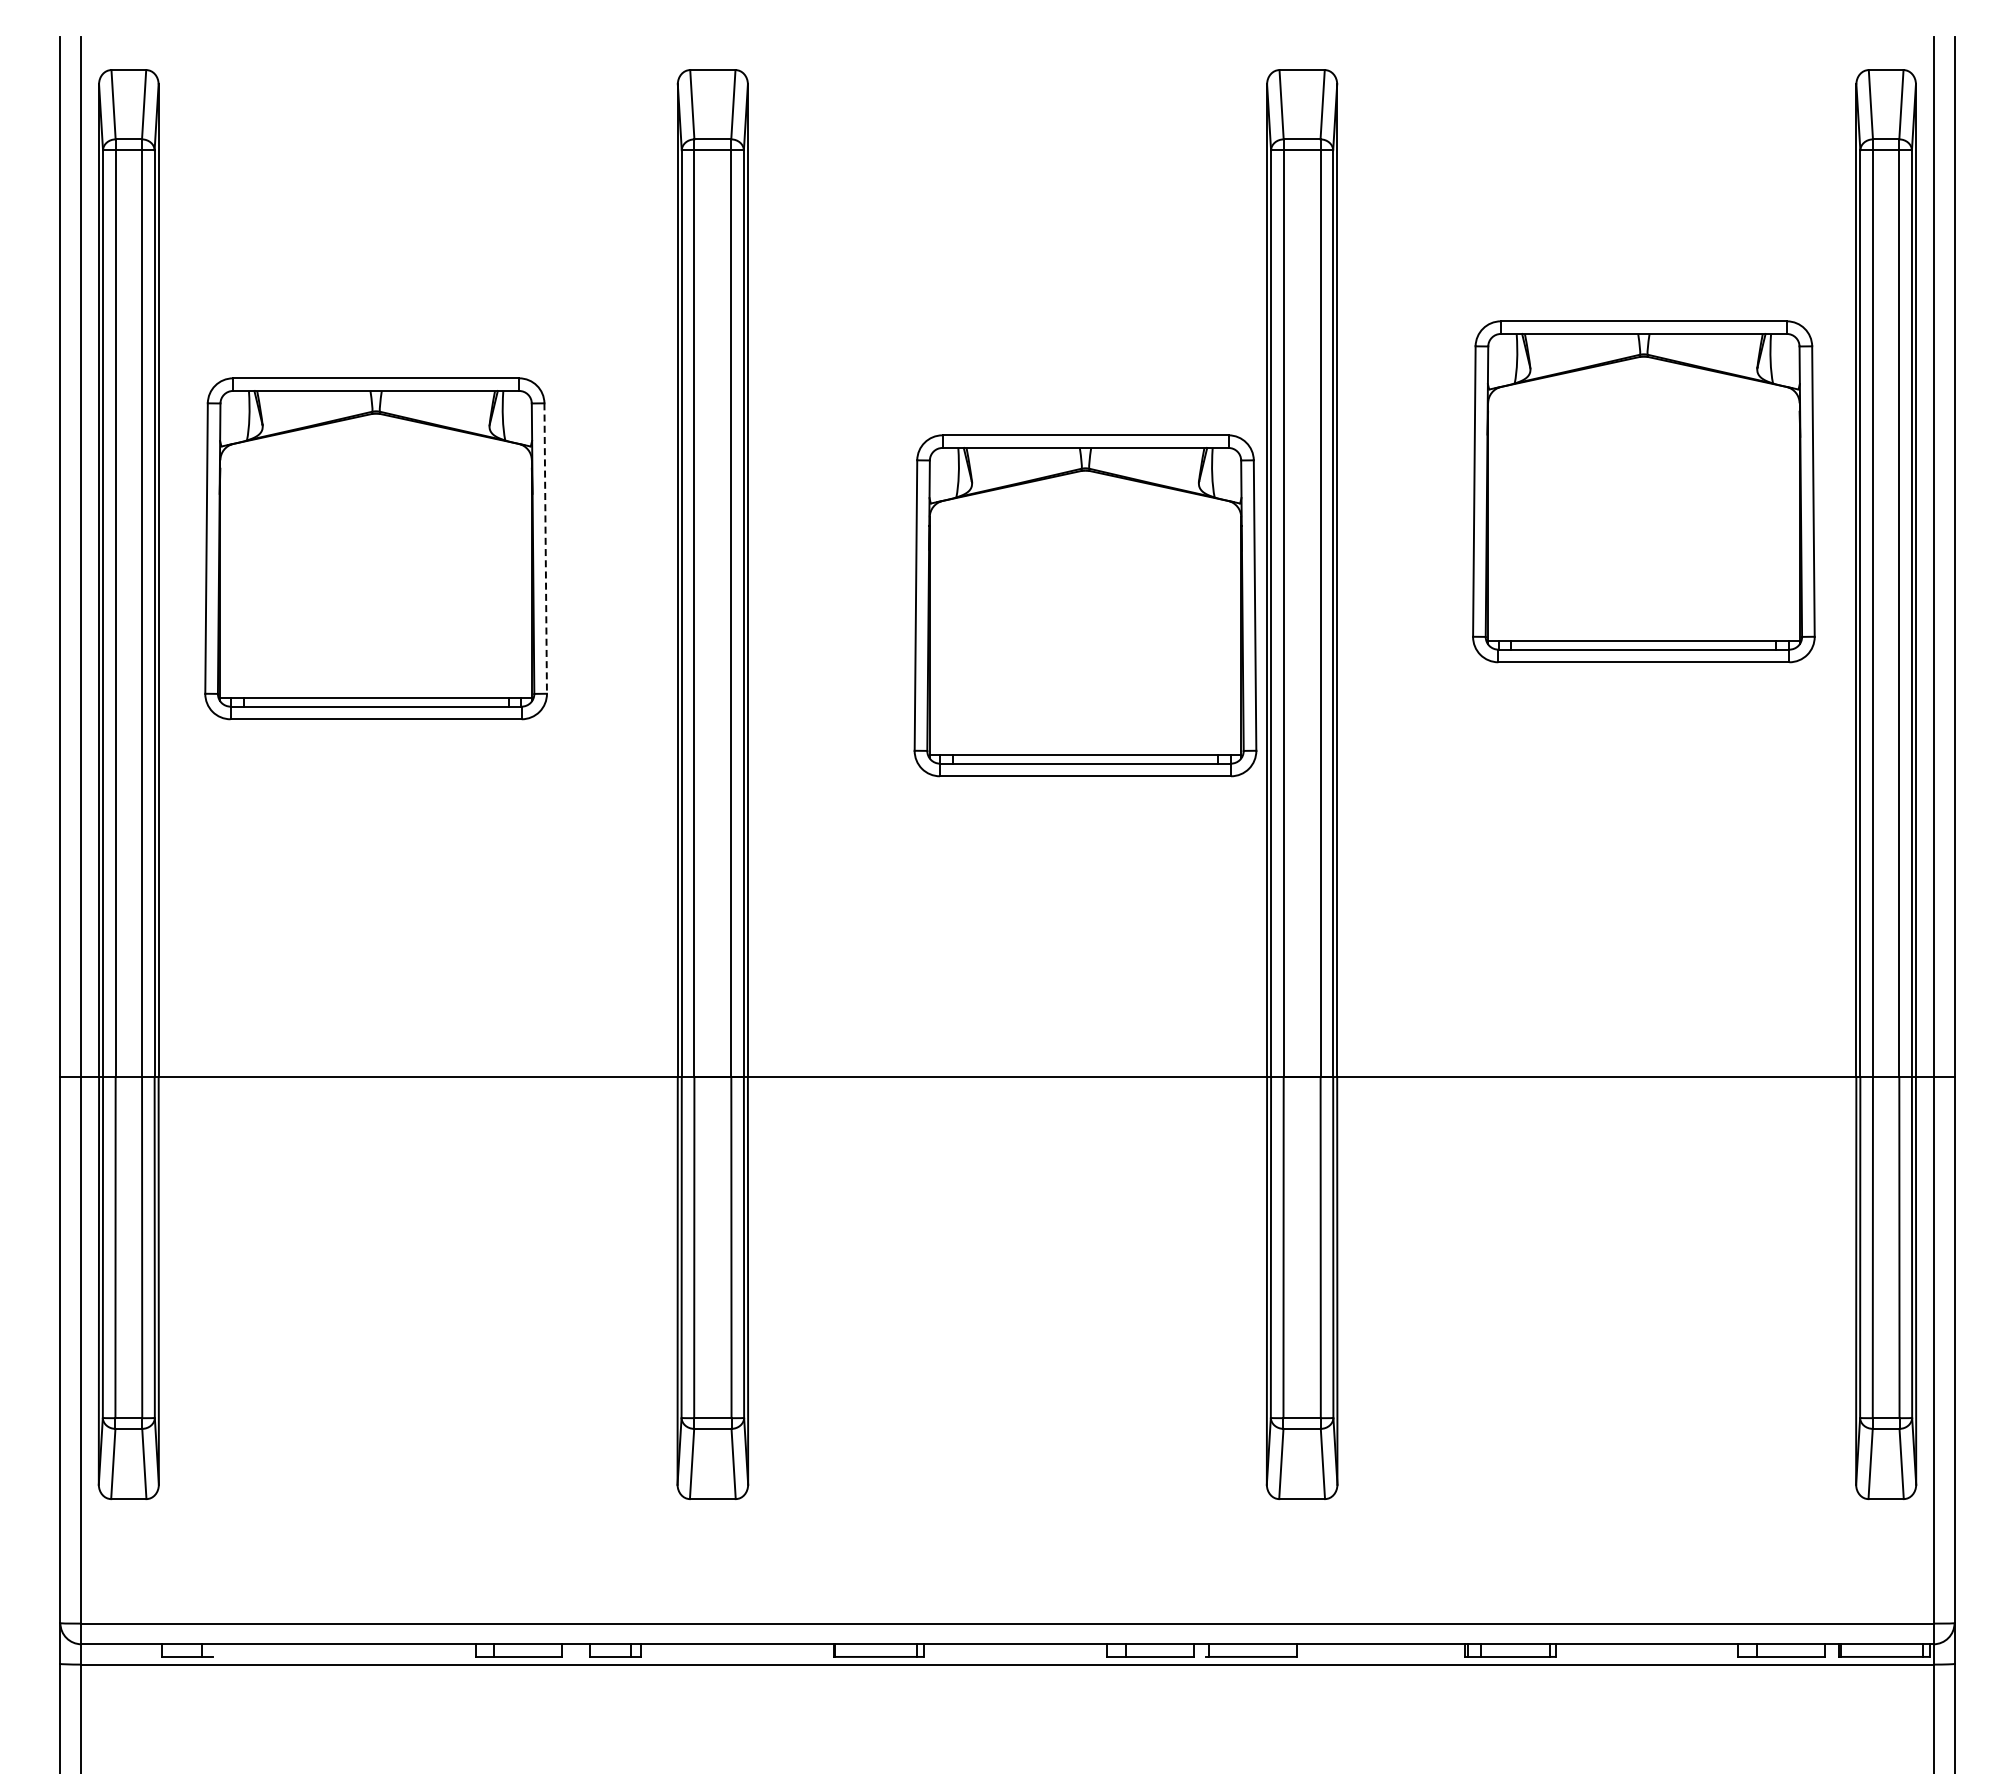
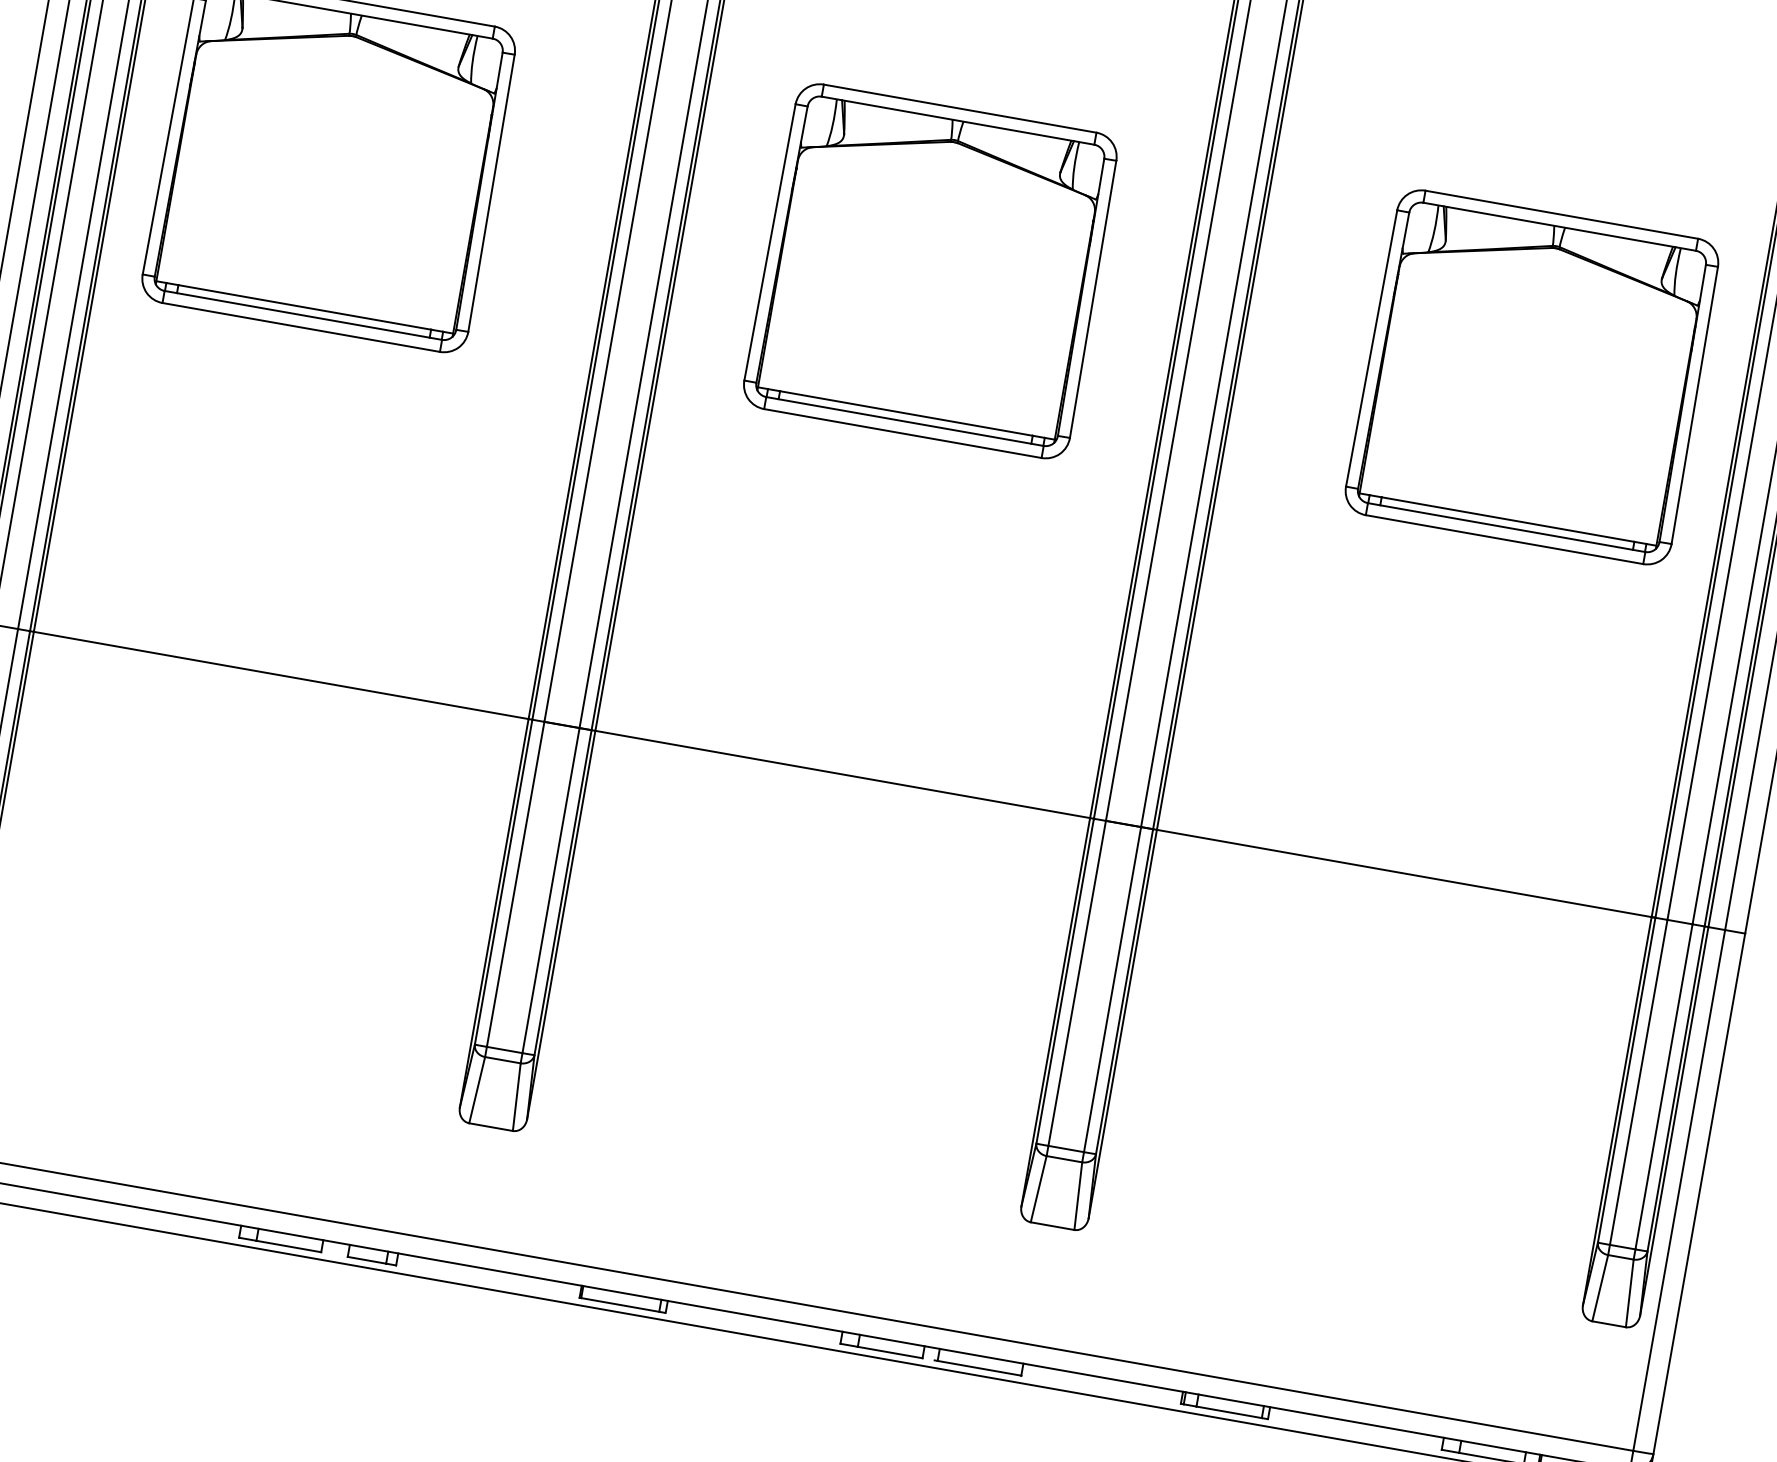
part: (1643, 491) -> (1532, 376), moved
line: (545, 549) -> (491, 194), dashed -> solid
part: (1085, 605) -> (931, 270), moved

